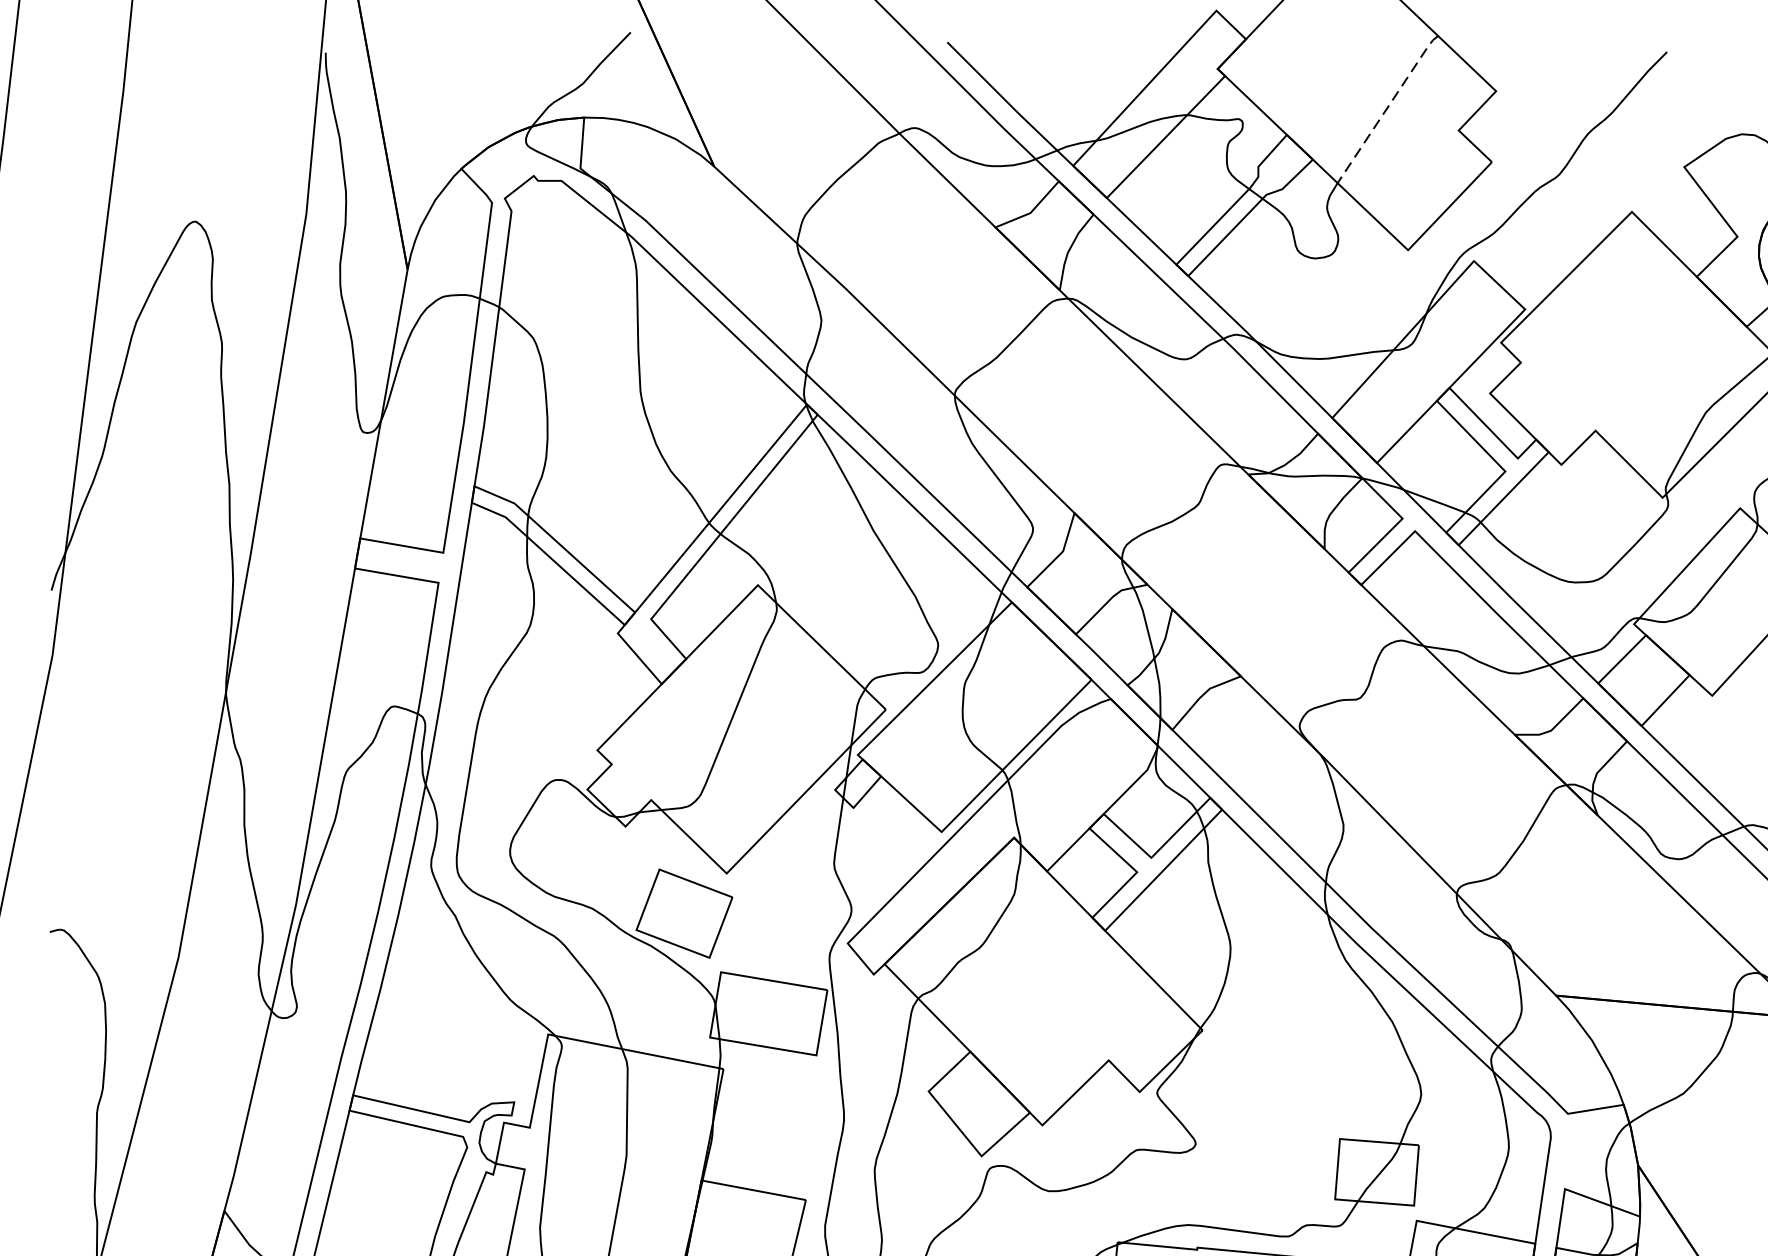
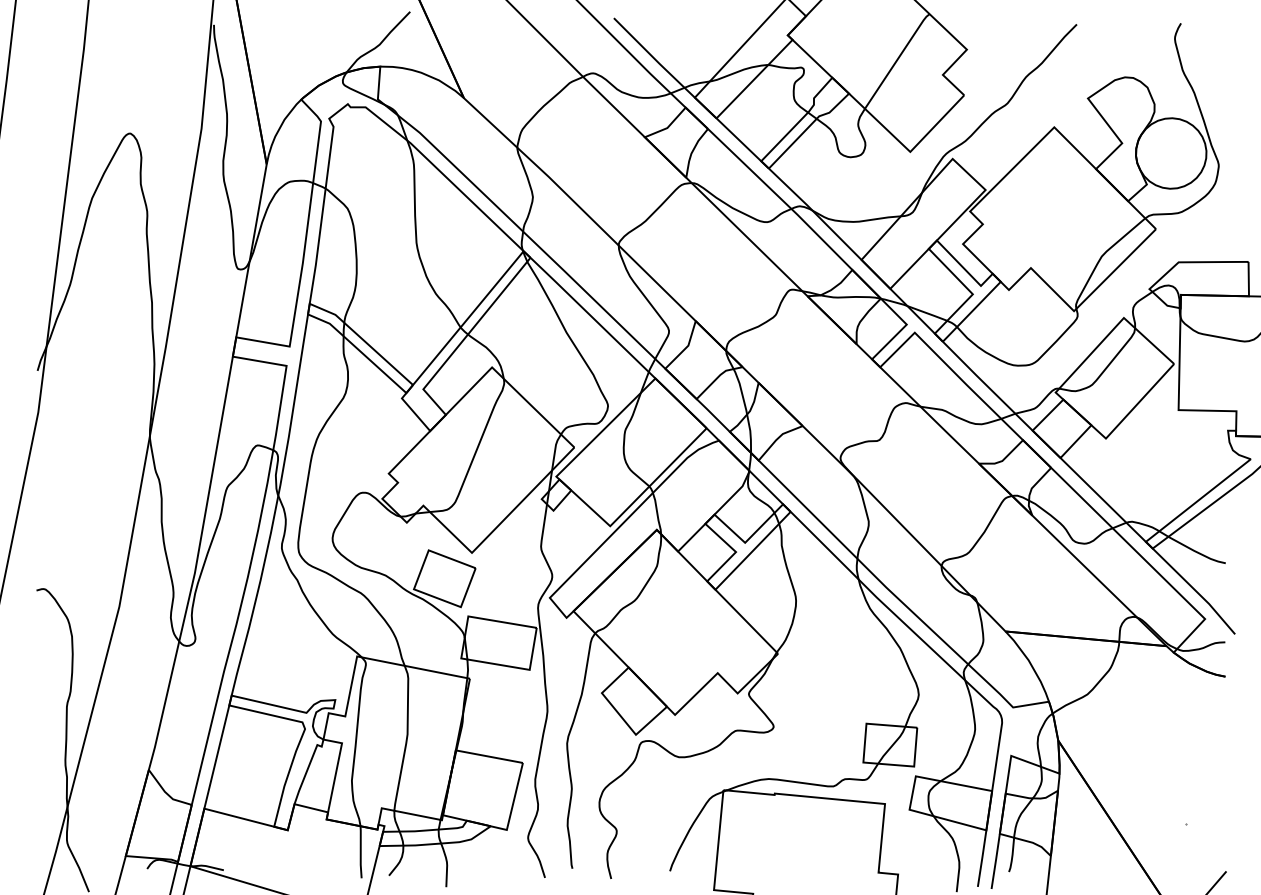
line: (1388, 108) -> (897, 60), dashed -> solid

